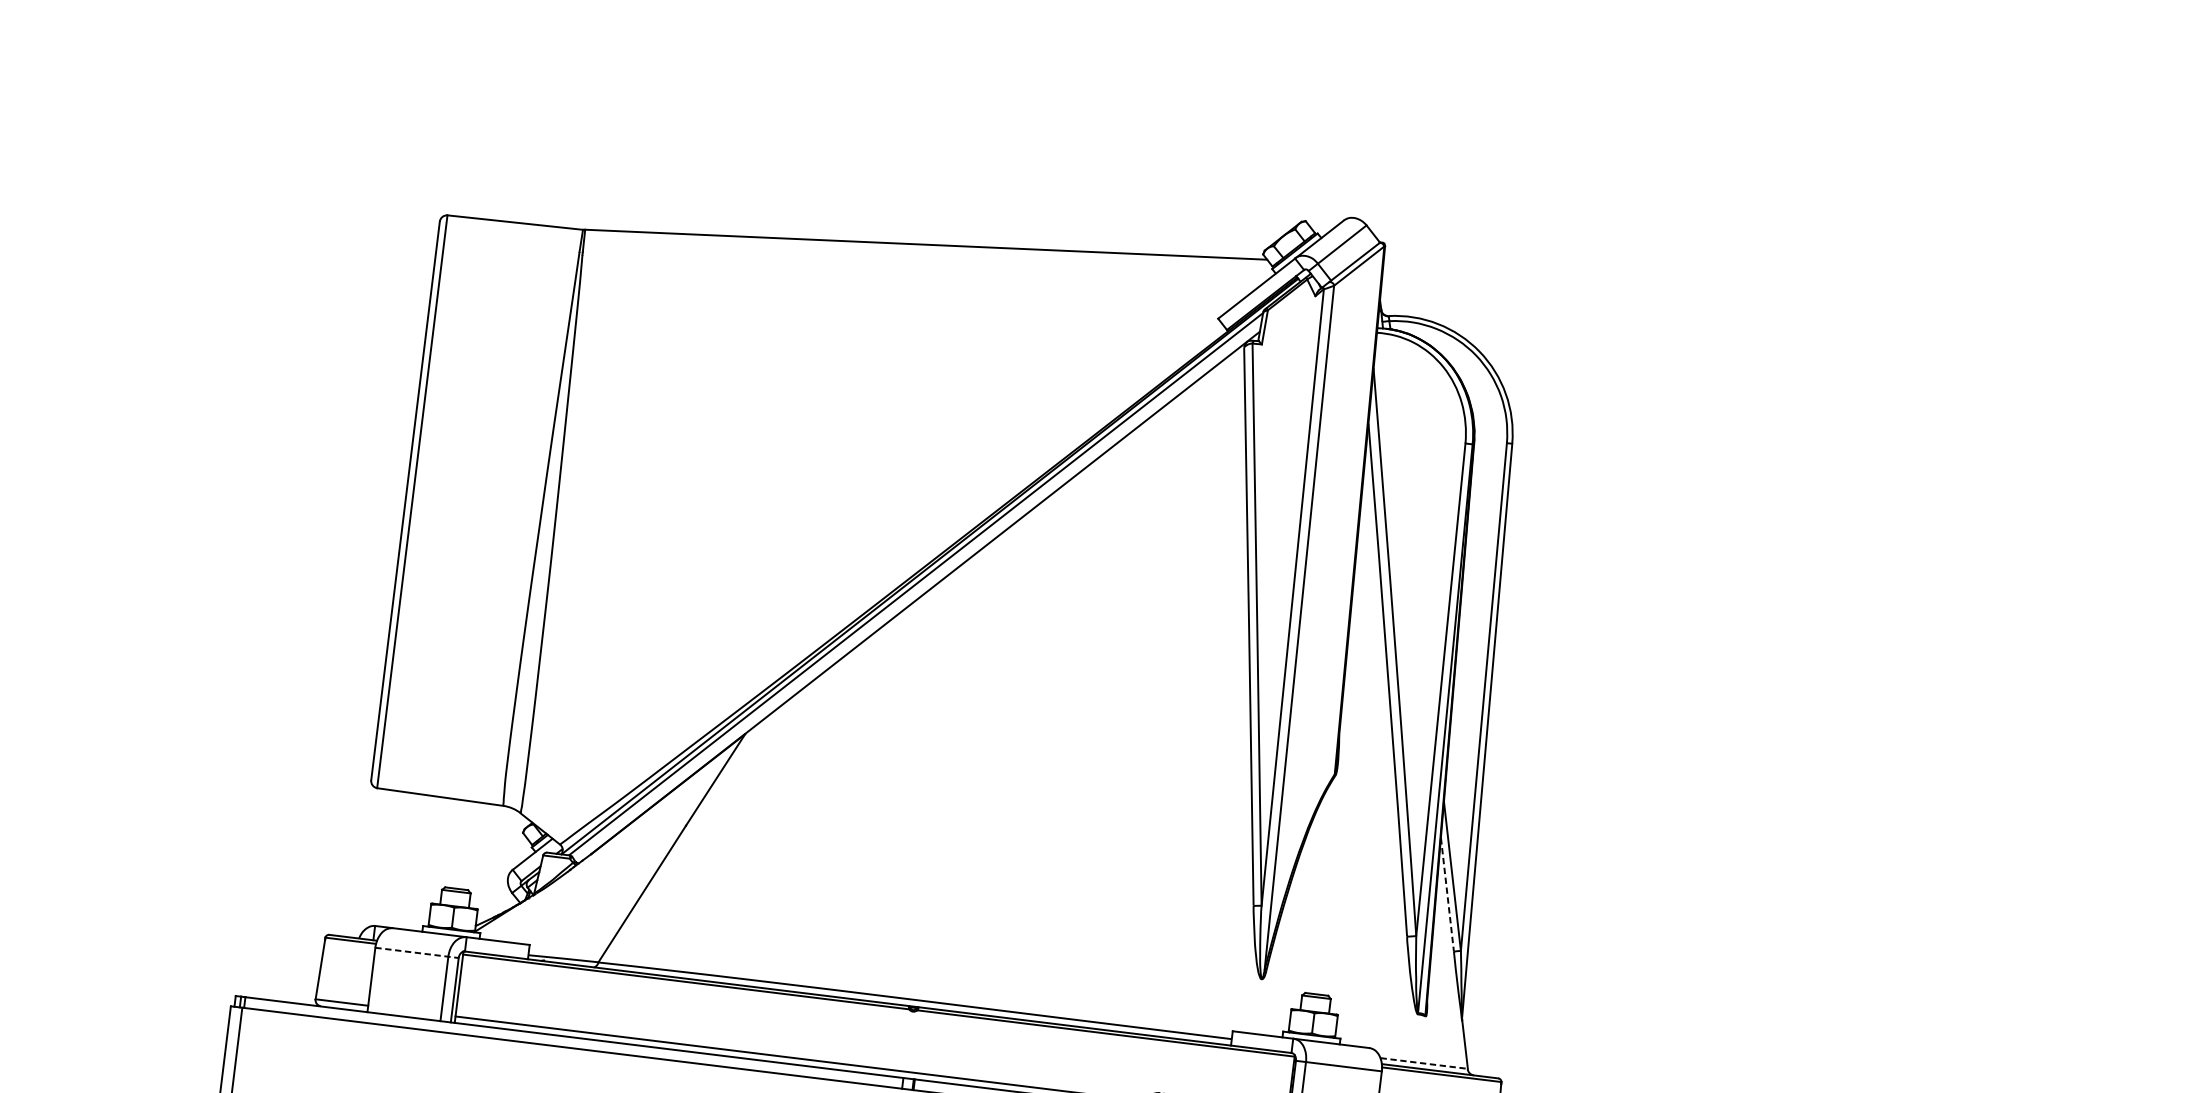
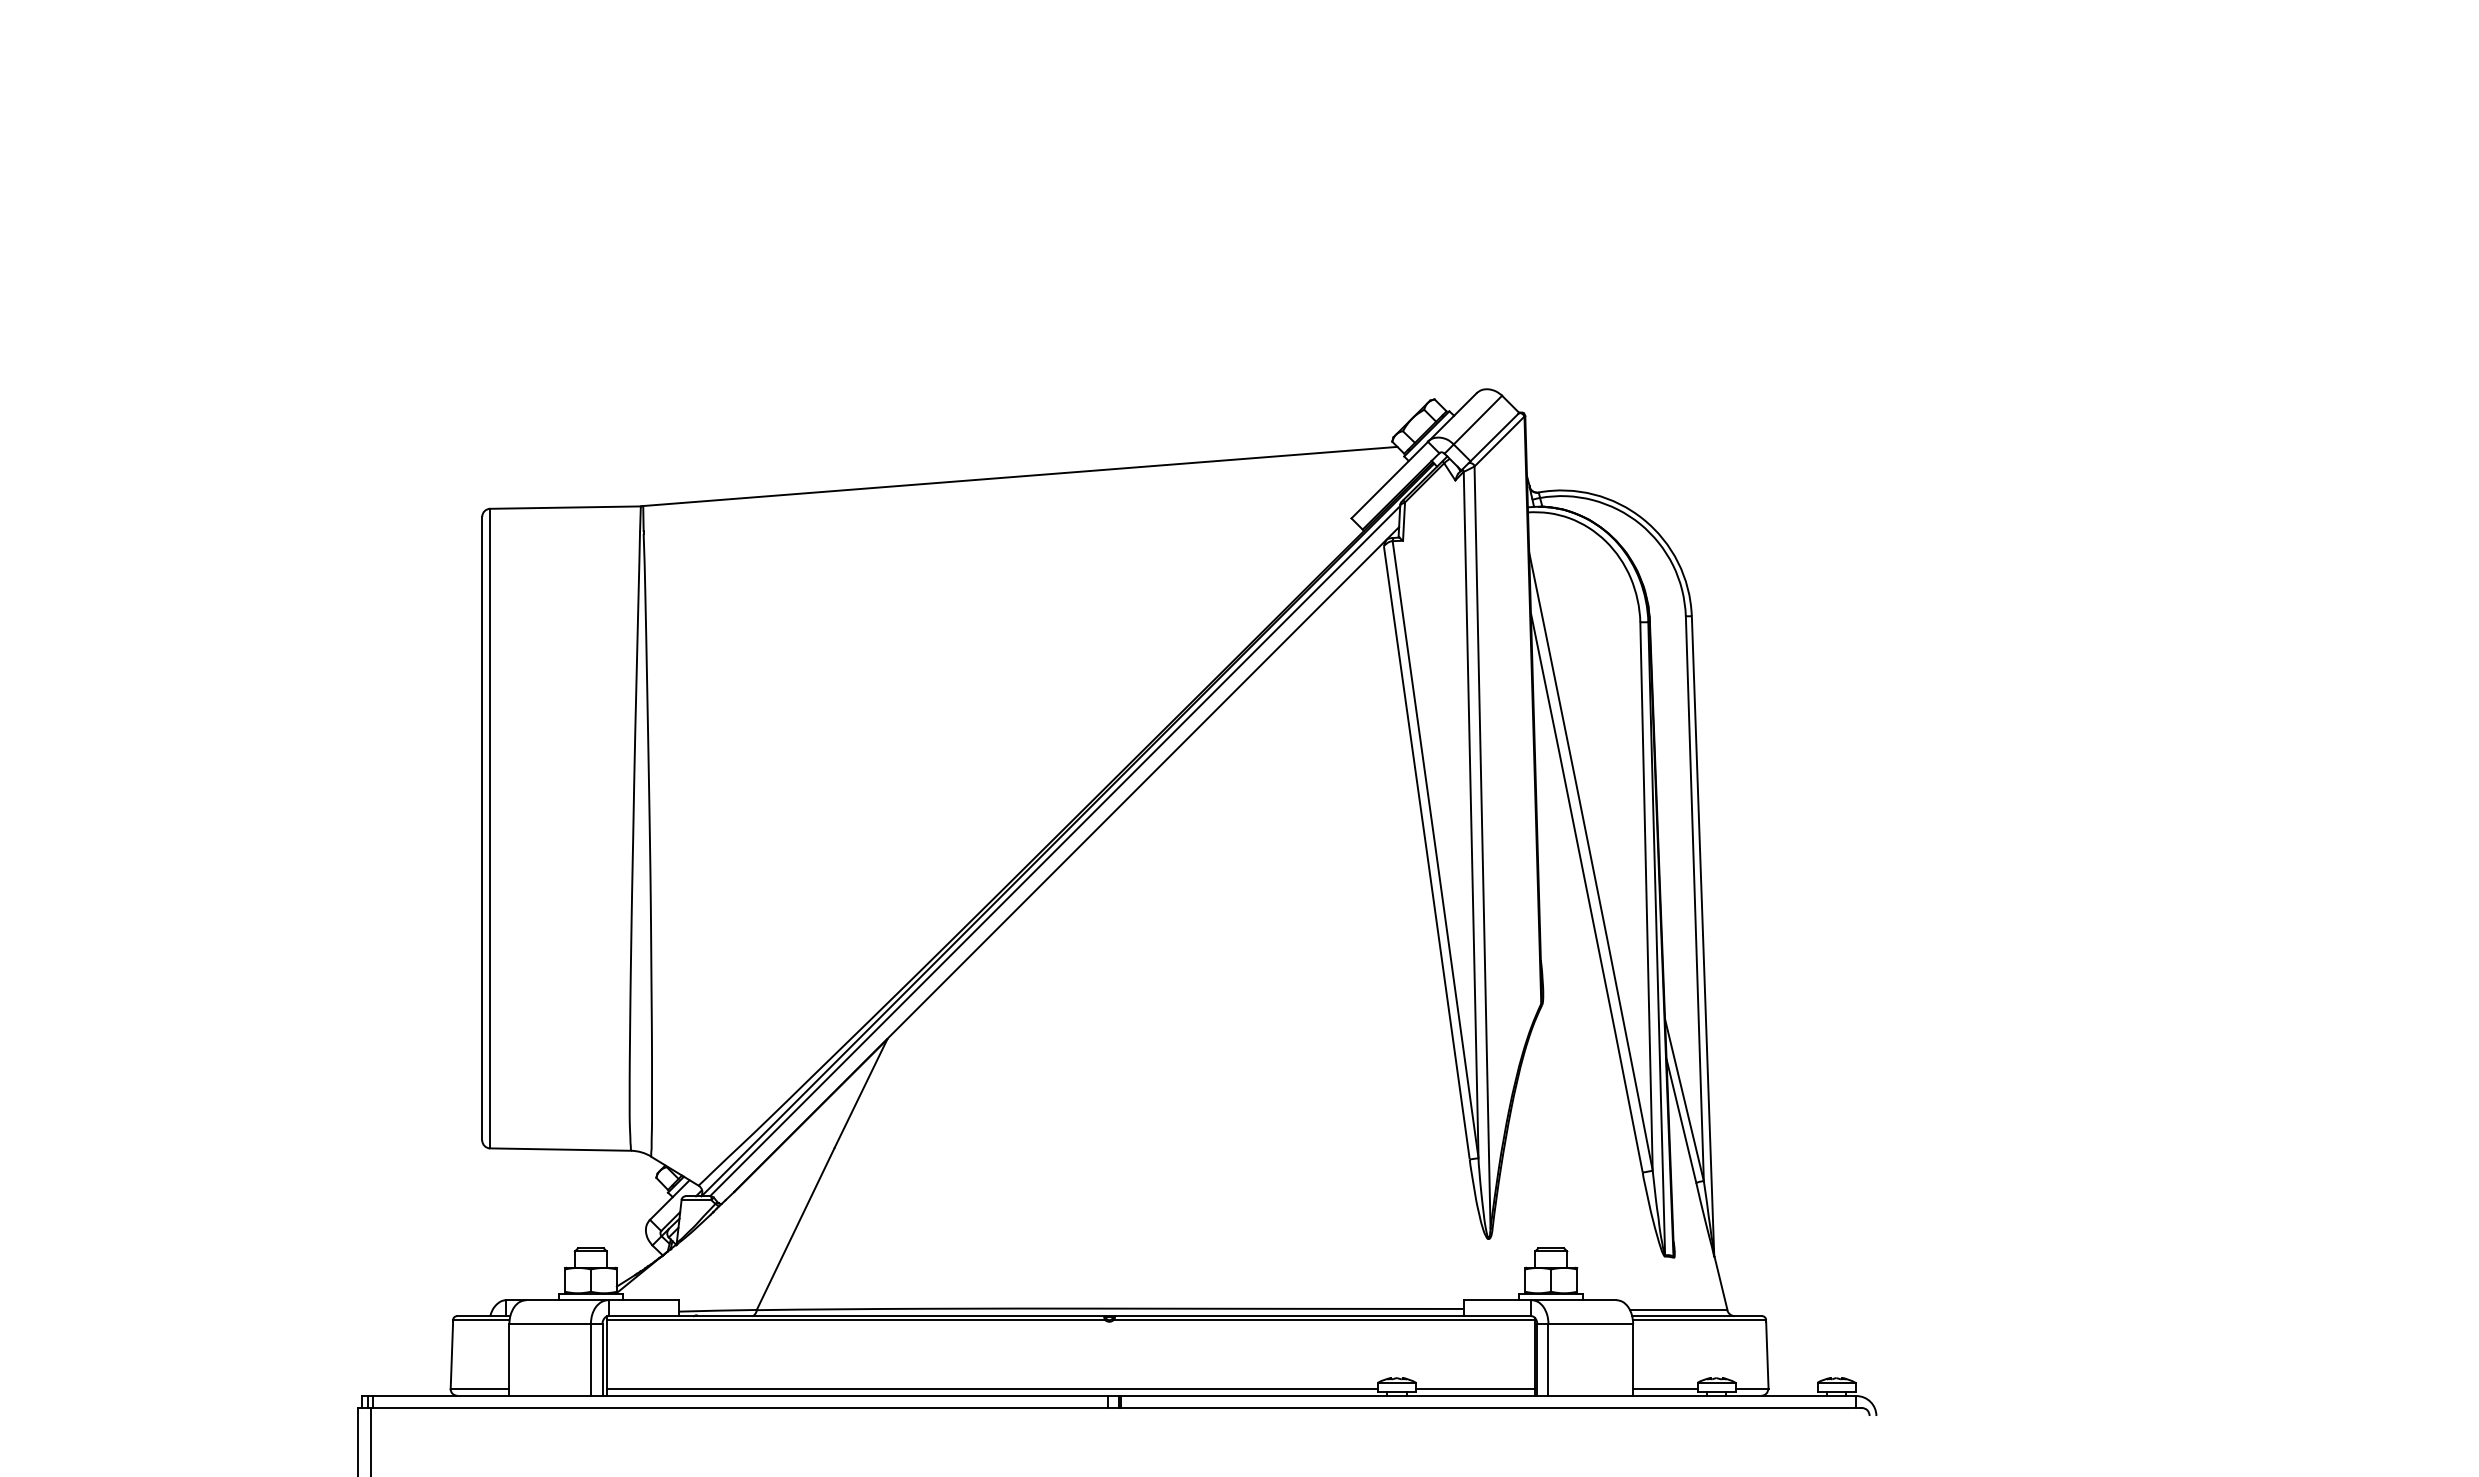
line: (1447, 895) -> (1681, 1121), dashed -> solid
line: (416, 953) -> (555, 1324), dashed -> solid
line: (1424, 1063) -> (1678, 1309), dashed -> solid

